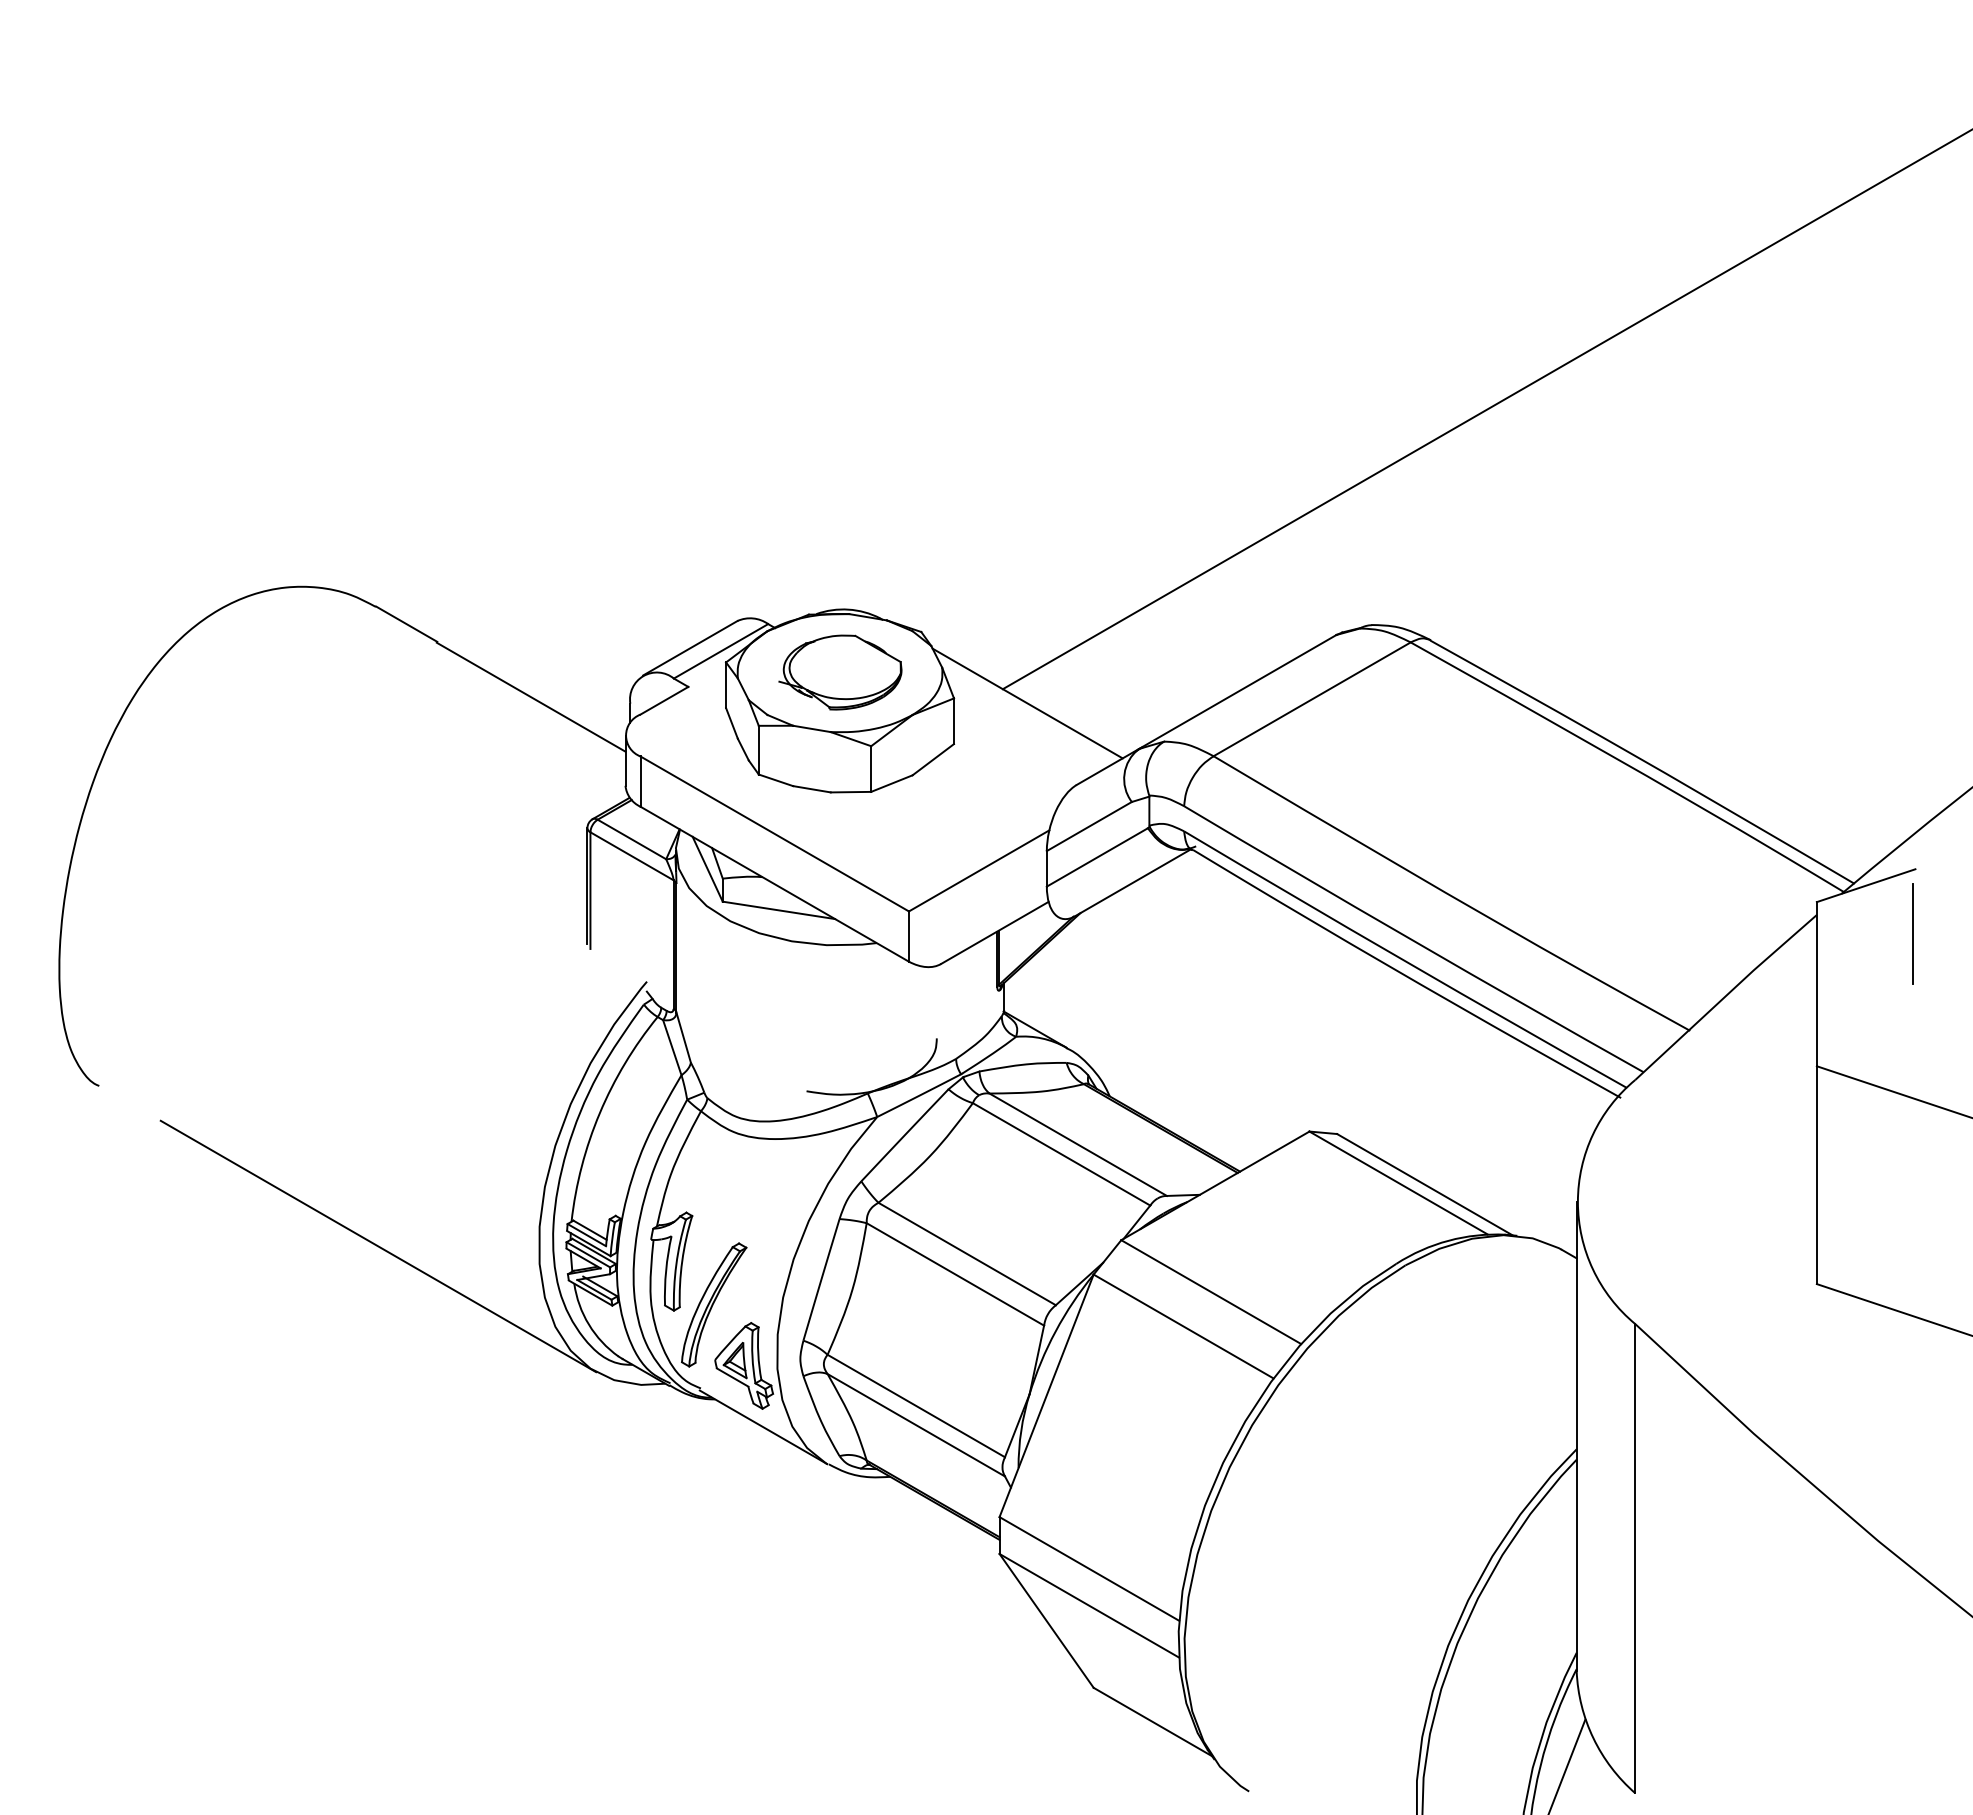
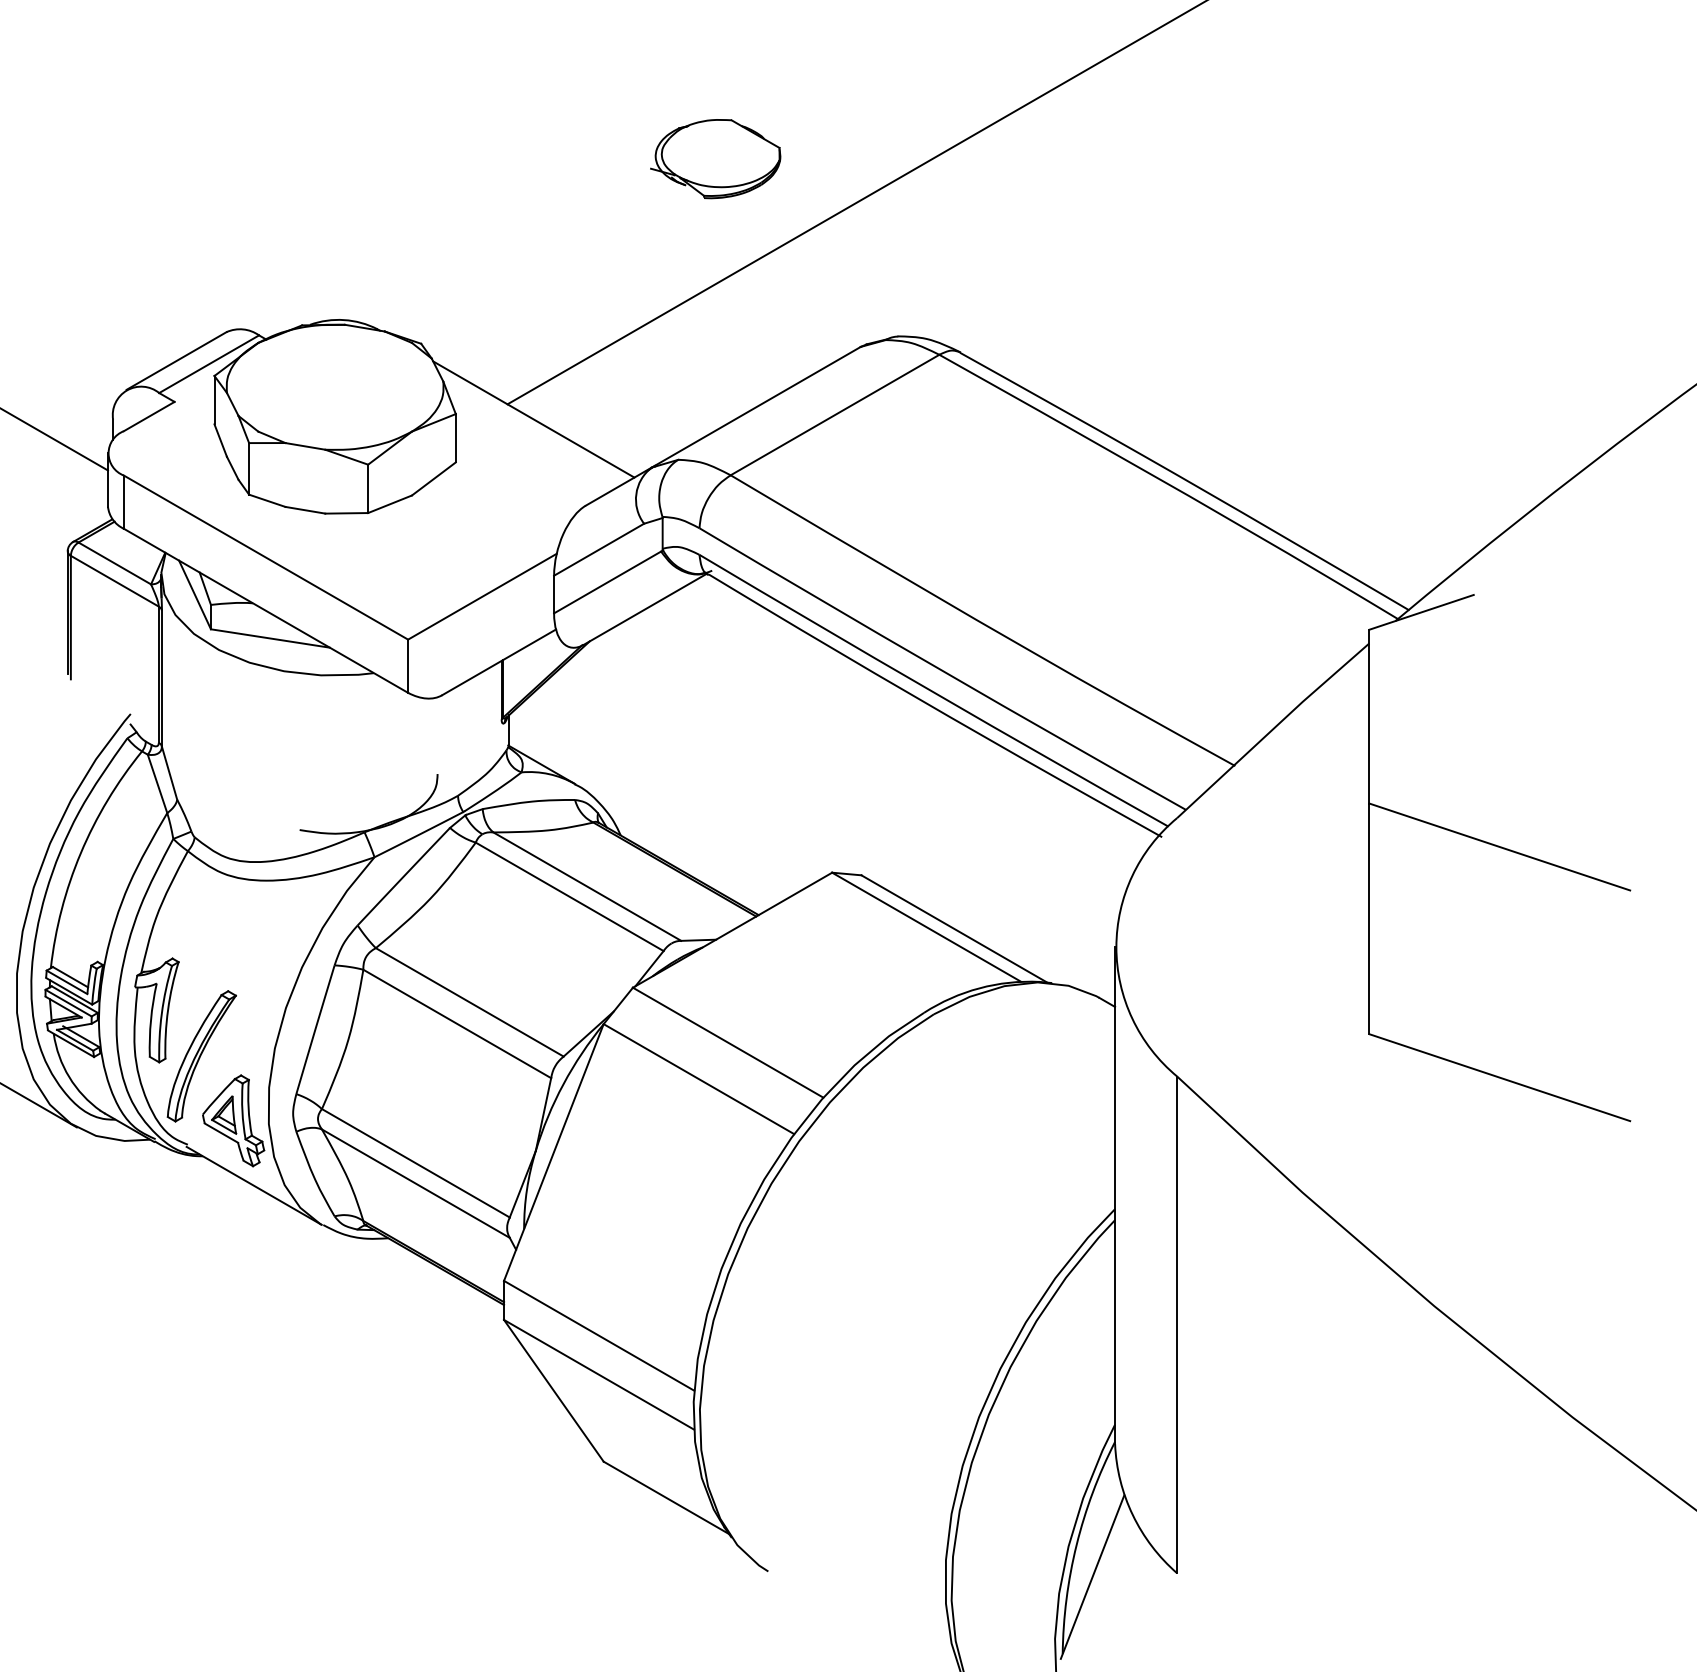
part: (840, 672) -> (715, 159), moved
line: (1913, 933) -> (1471, 662), removed

